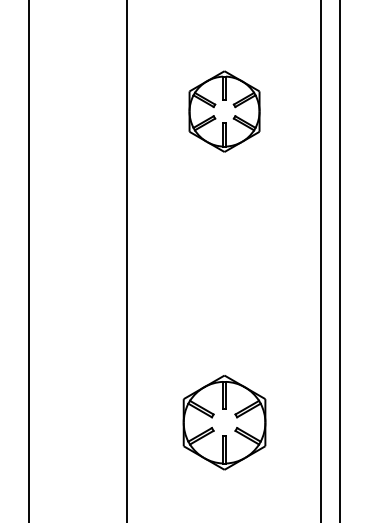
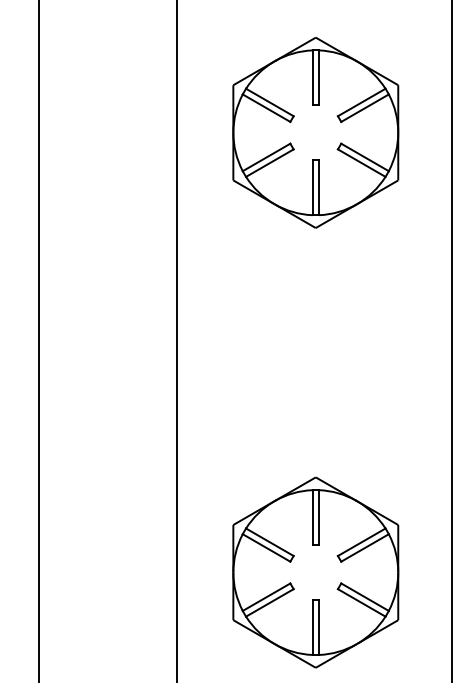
part: (224, 111) -> (315, 132), size x1.67
part: (224, 422) -> (315, 572), size x1.43

